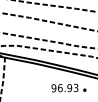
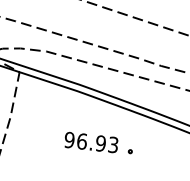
part: (68, 87) -> (98, 142), moved

